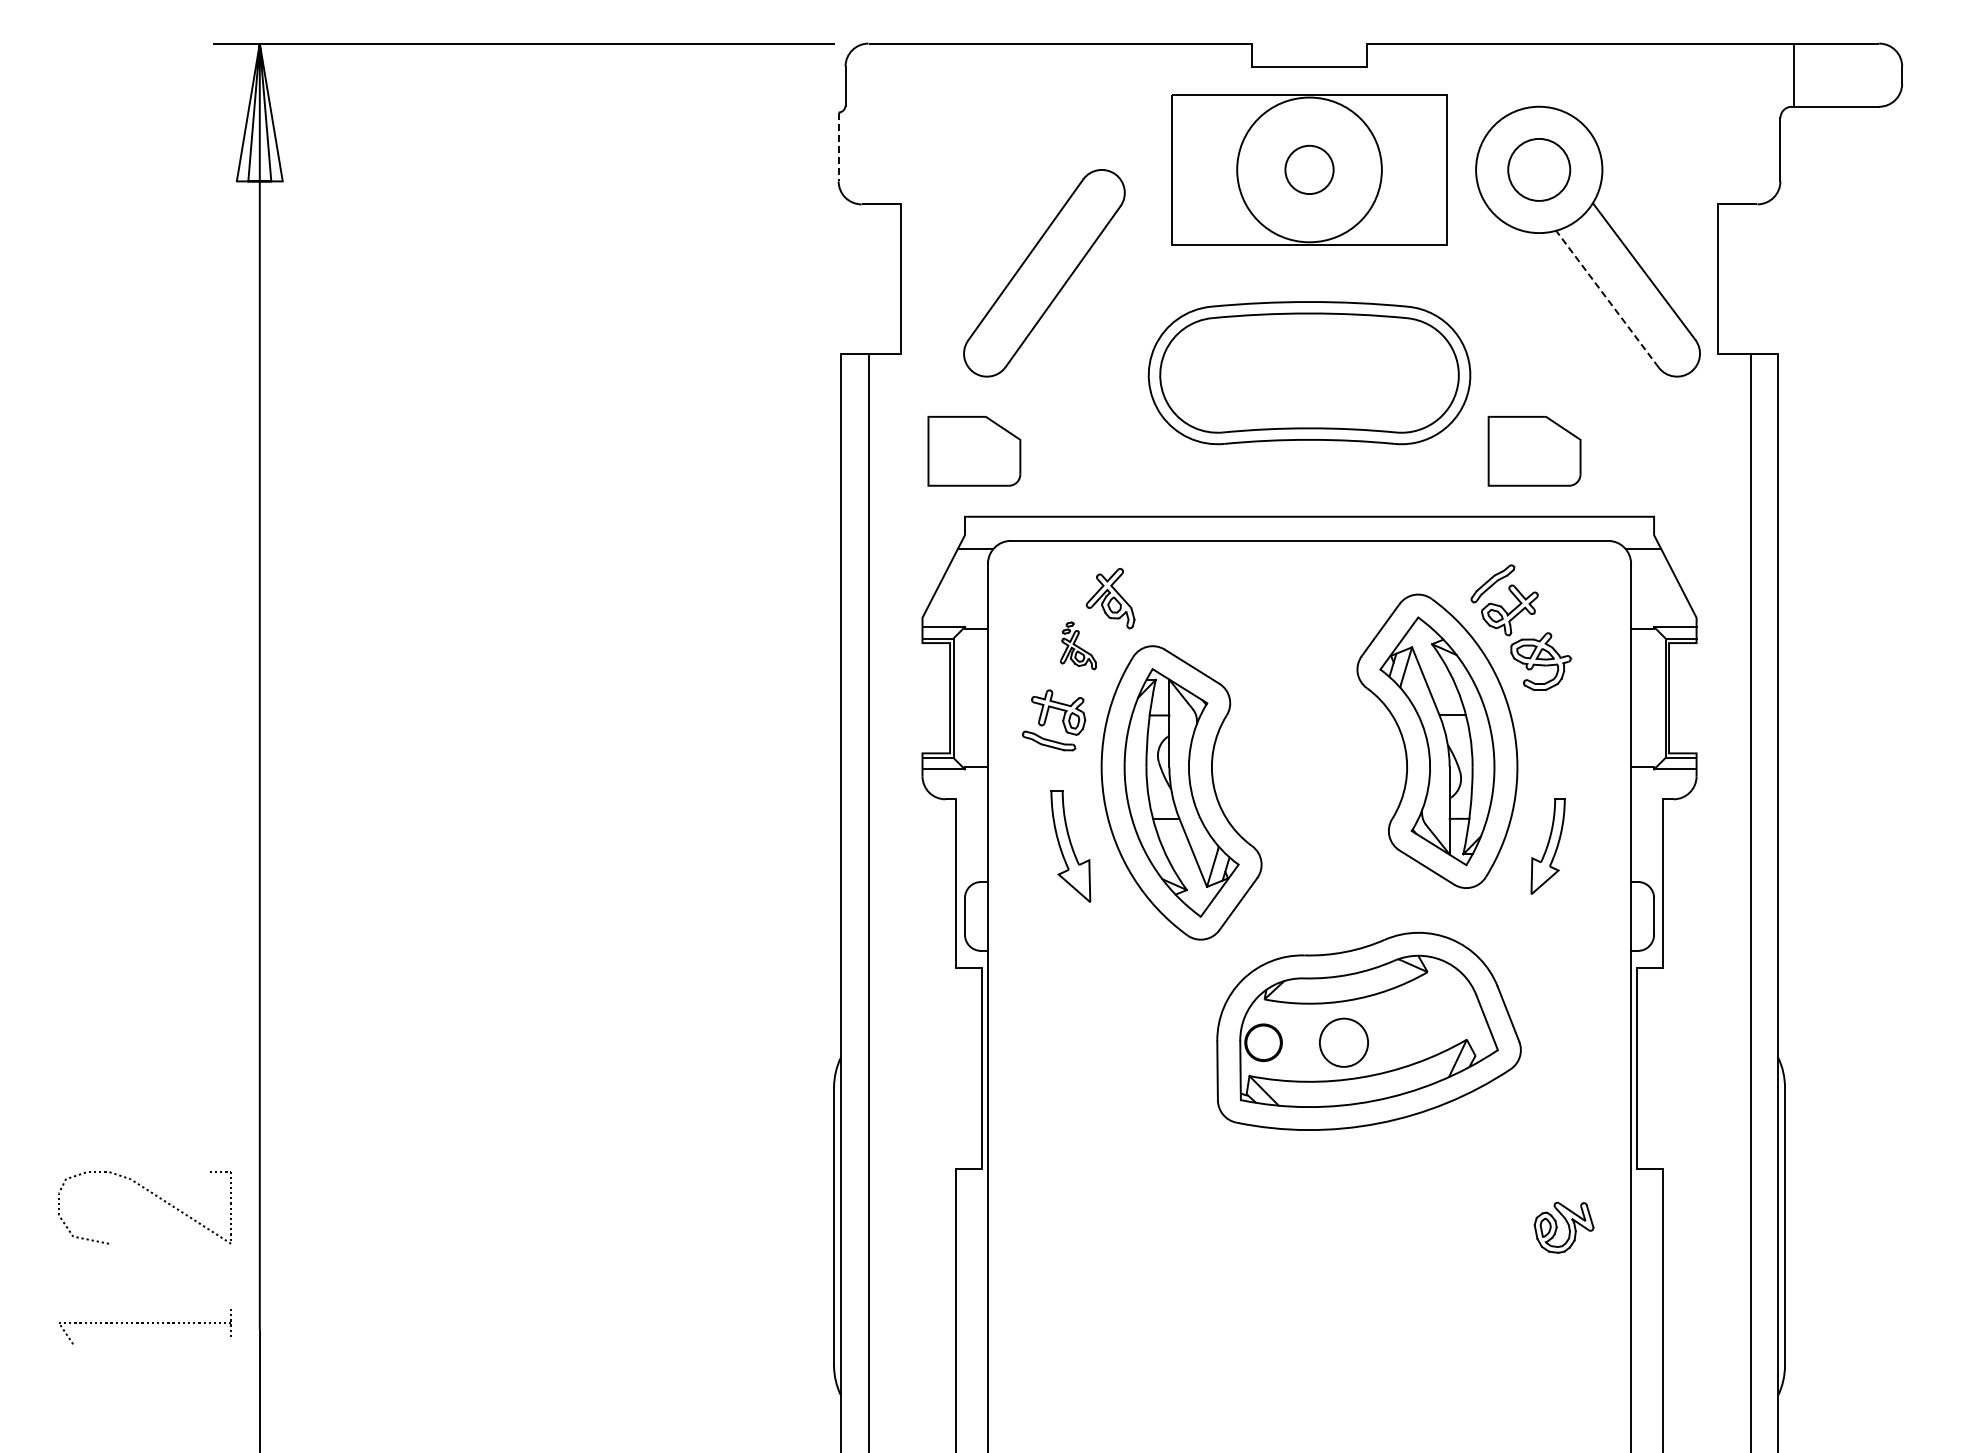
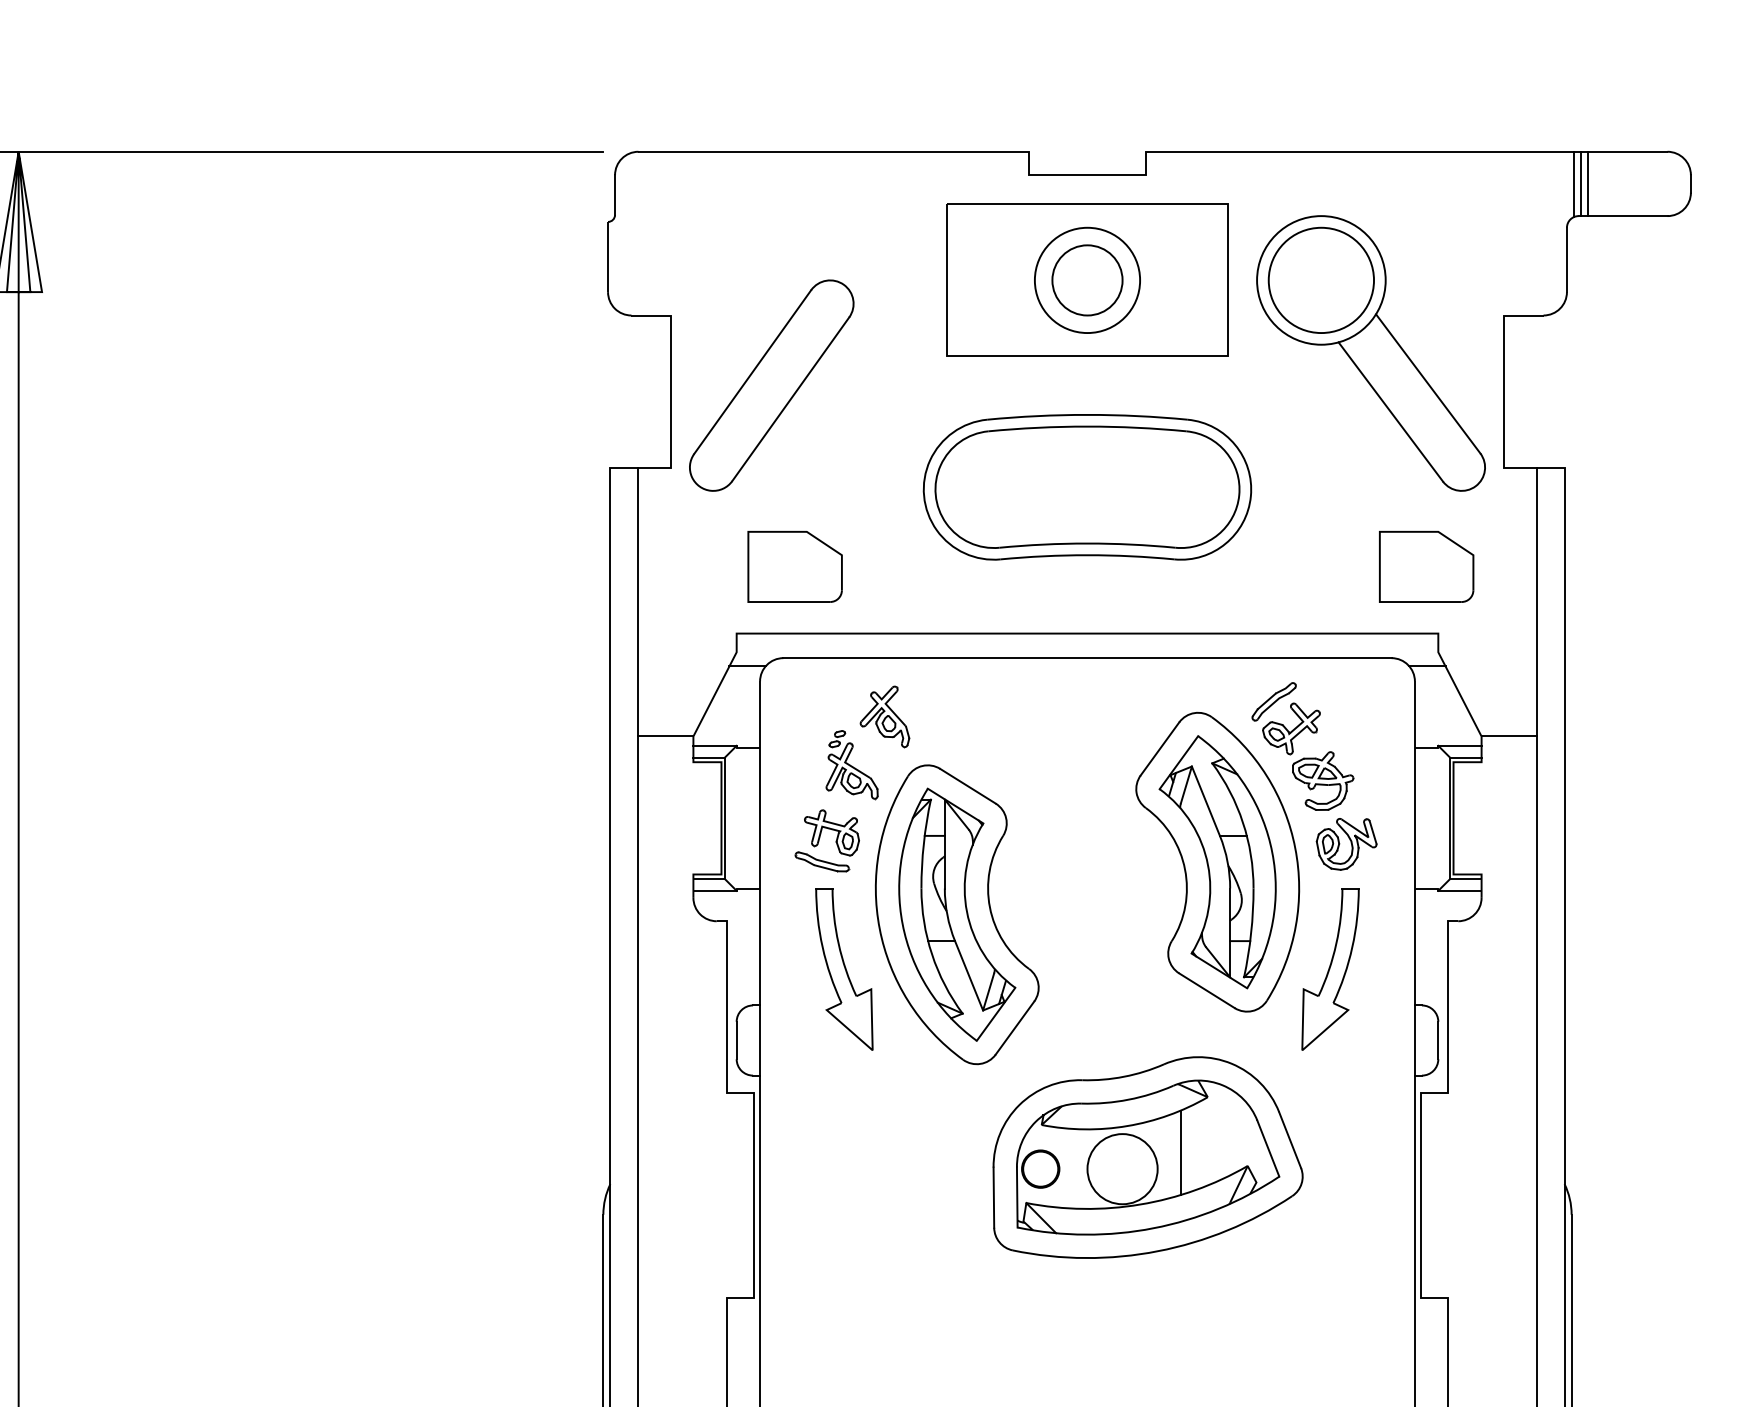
line: (1801, 74) -> (1588, 183), added
line: (1787, 75) -> (1574, 184), added
line: (838, 146) -> (607, 256), dashed -> solid
circle: (1309, 169) -> (1087, 279), size x0.71
circle: (1309, 169) -> (1087, 279), size x1.43
circle: (1538, 169) -> (1320, 279), size x1.67
part: (1044, 273) -> (771, 385), moved
line: (1607, 298) -> (1390, 411), dashed -> solid
part: (974, 451) -> (795, 567), moved
part: (1534, 451) -> (1426, 567), moved
line: (895, 617) -> (665, 736), added
line: (1723, 617) -> (1508, 736), added
part: (1078, 645) -> (852, 764), size x1.43
part: (1070, 846) -> (844, 969), size x1.43
part: (1547, 846) -> (1329, 969), size x1.67
line: (1401, 1026) -> (1181, 1152), added
circle: (1343, 1042) -> (1122, 1168), size x1.43
part: (1563, 1227) -> (1346, 844), moved

